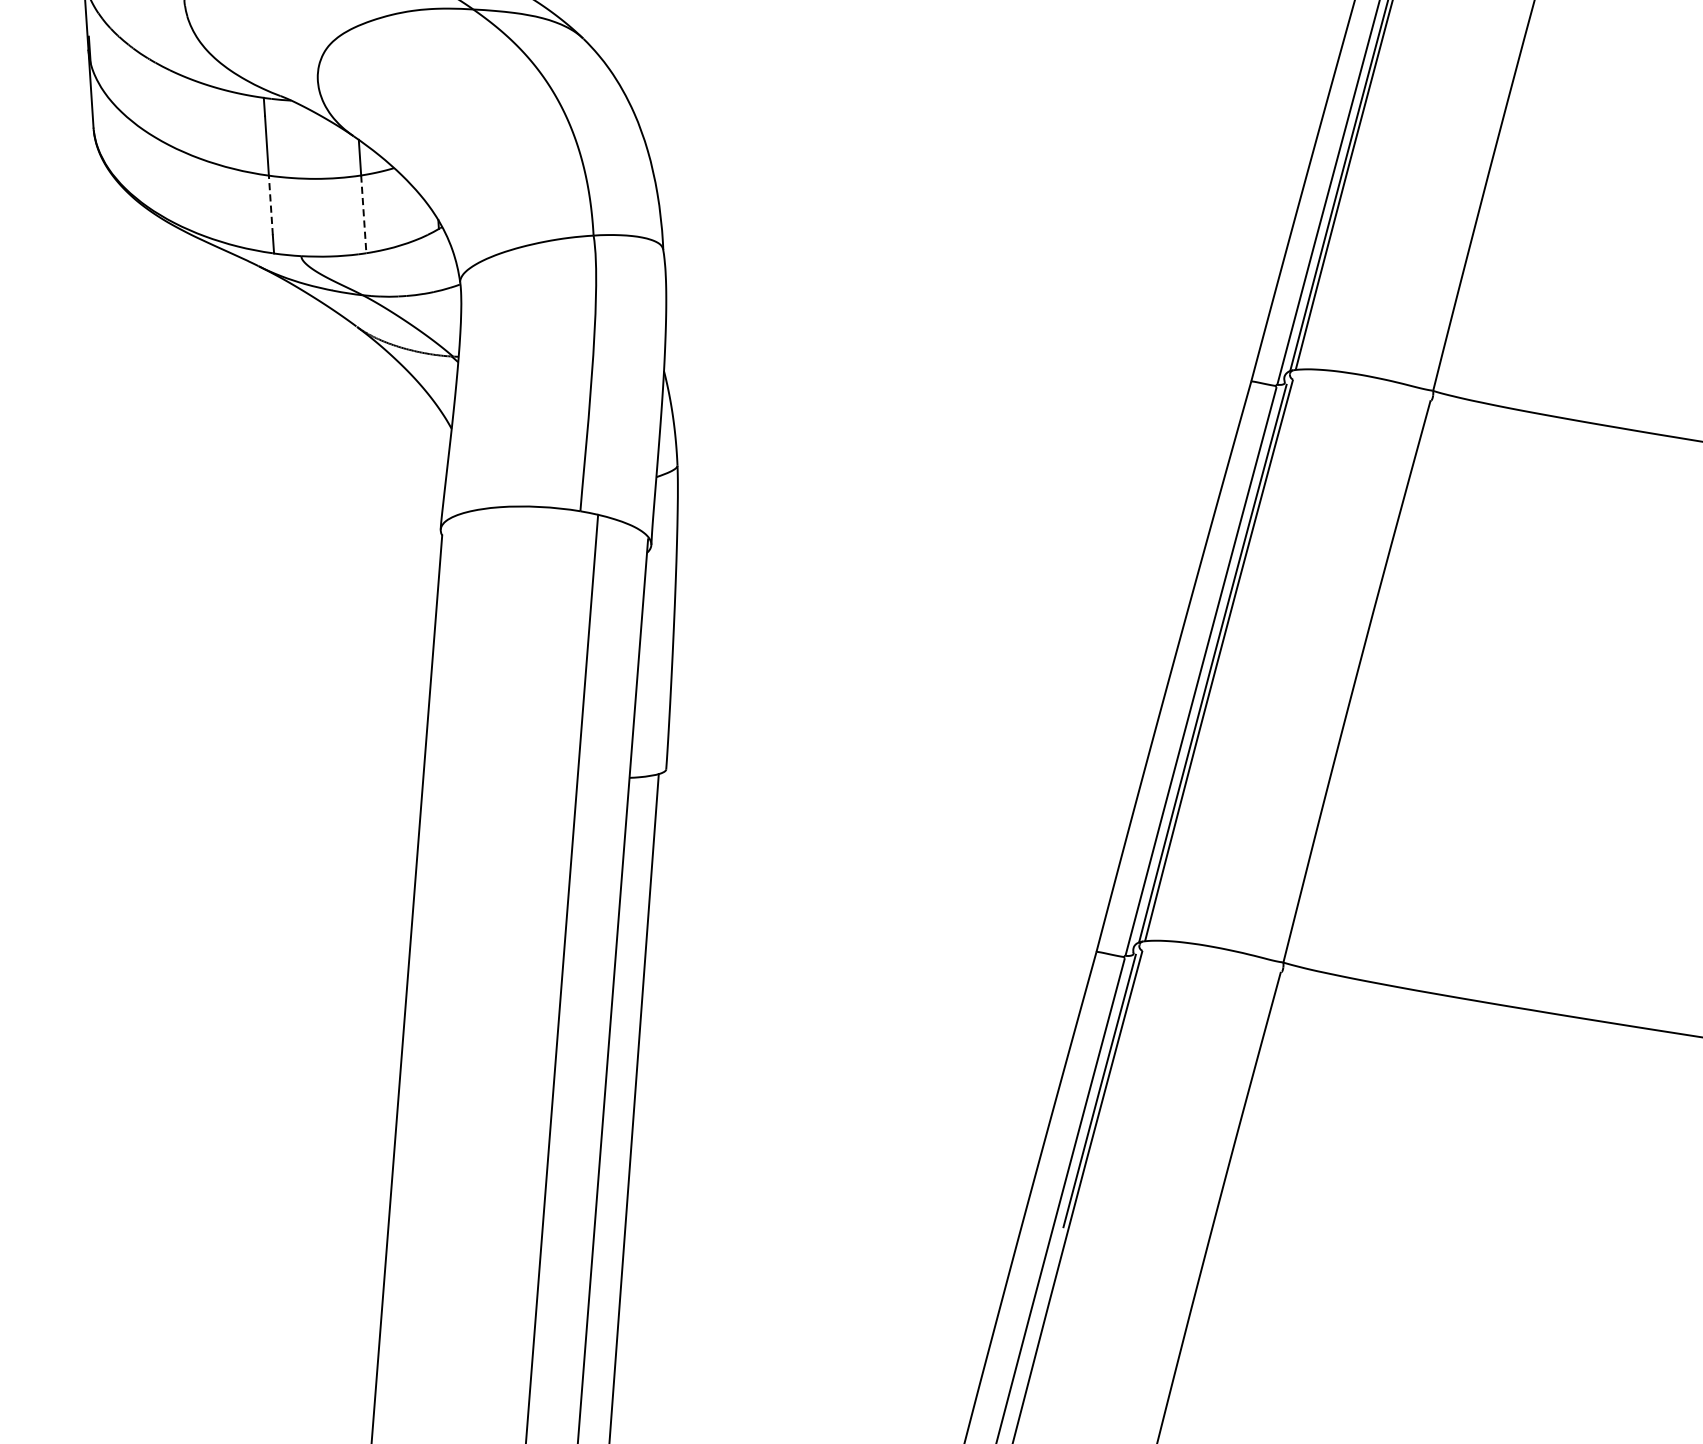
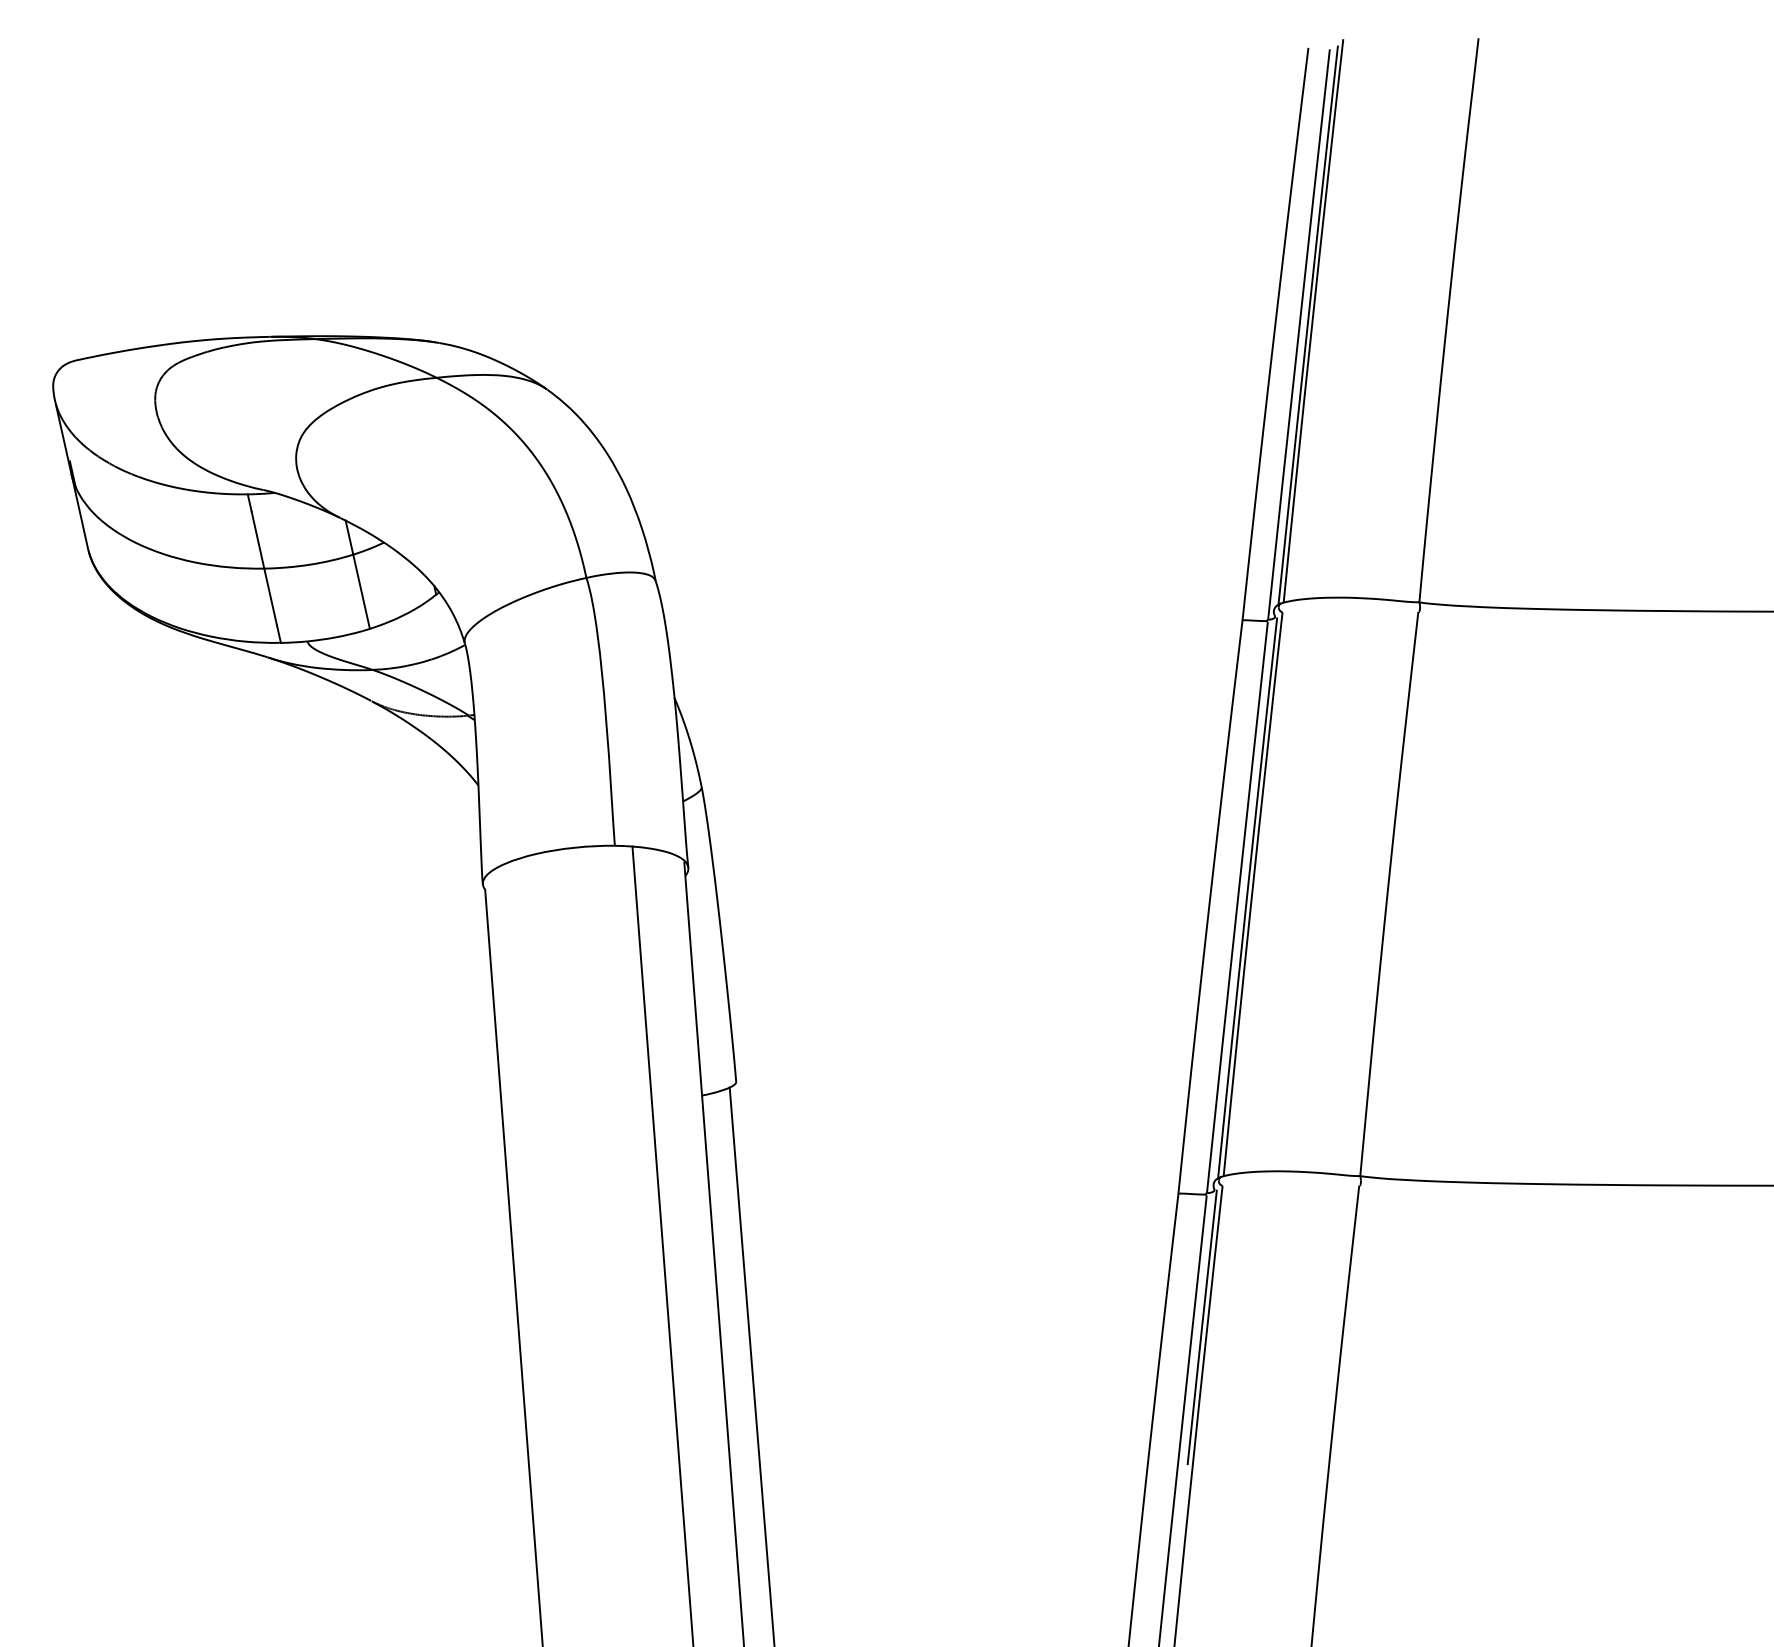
line: (270, 204) -> (270, 596), dashed -> solid
line: (363, 214) -> (361, 591), dashed -> solid

